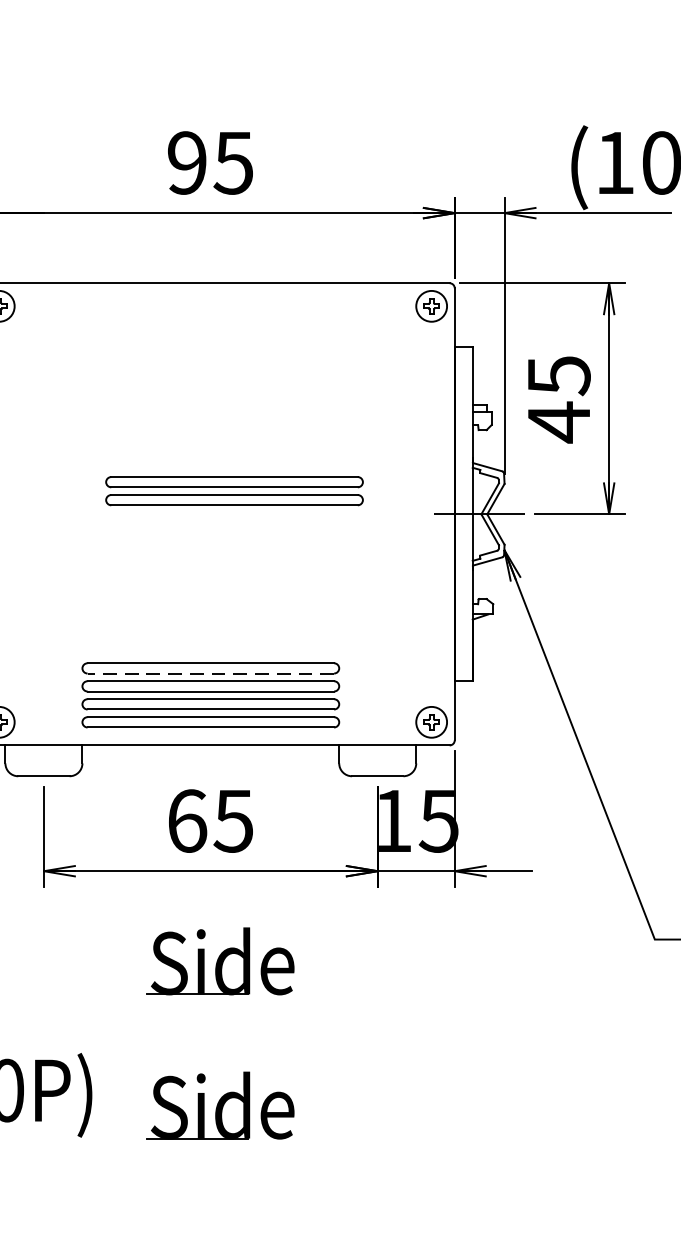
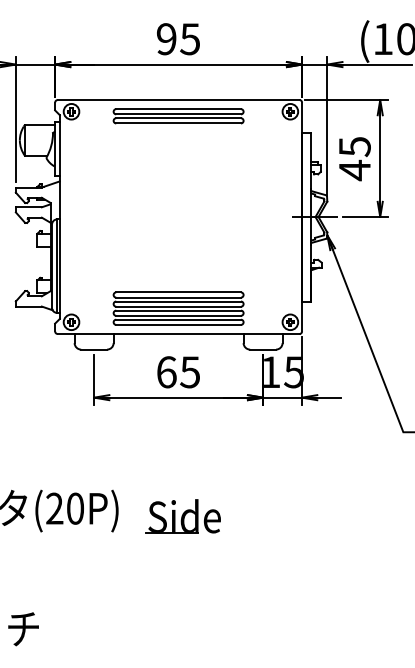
part: (234, 491) -> (178, 116), moved
line: (210, 673) -> (178, 297), dashed -> solid
part: (218, 961) -> (182, 443), removed

